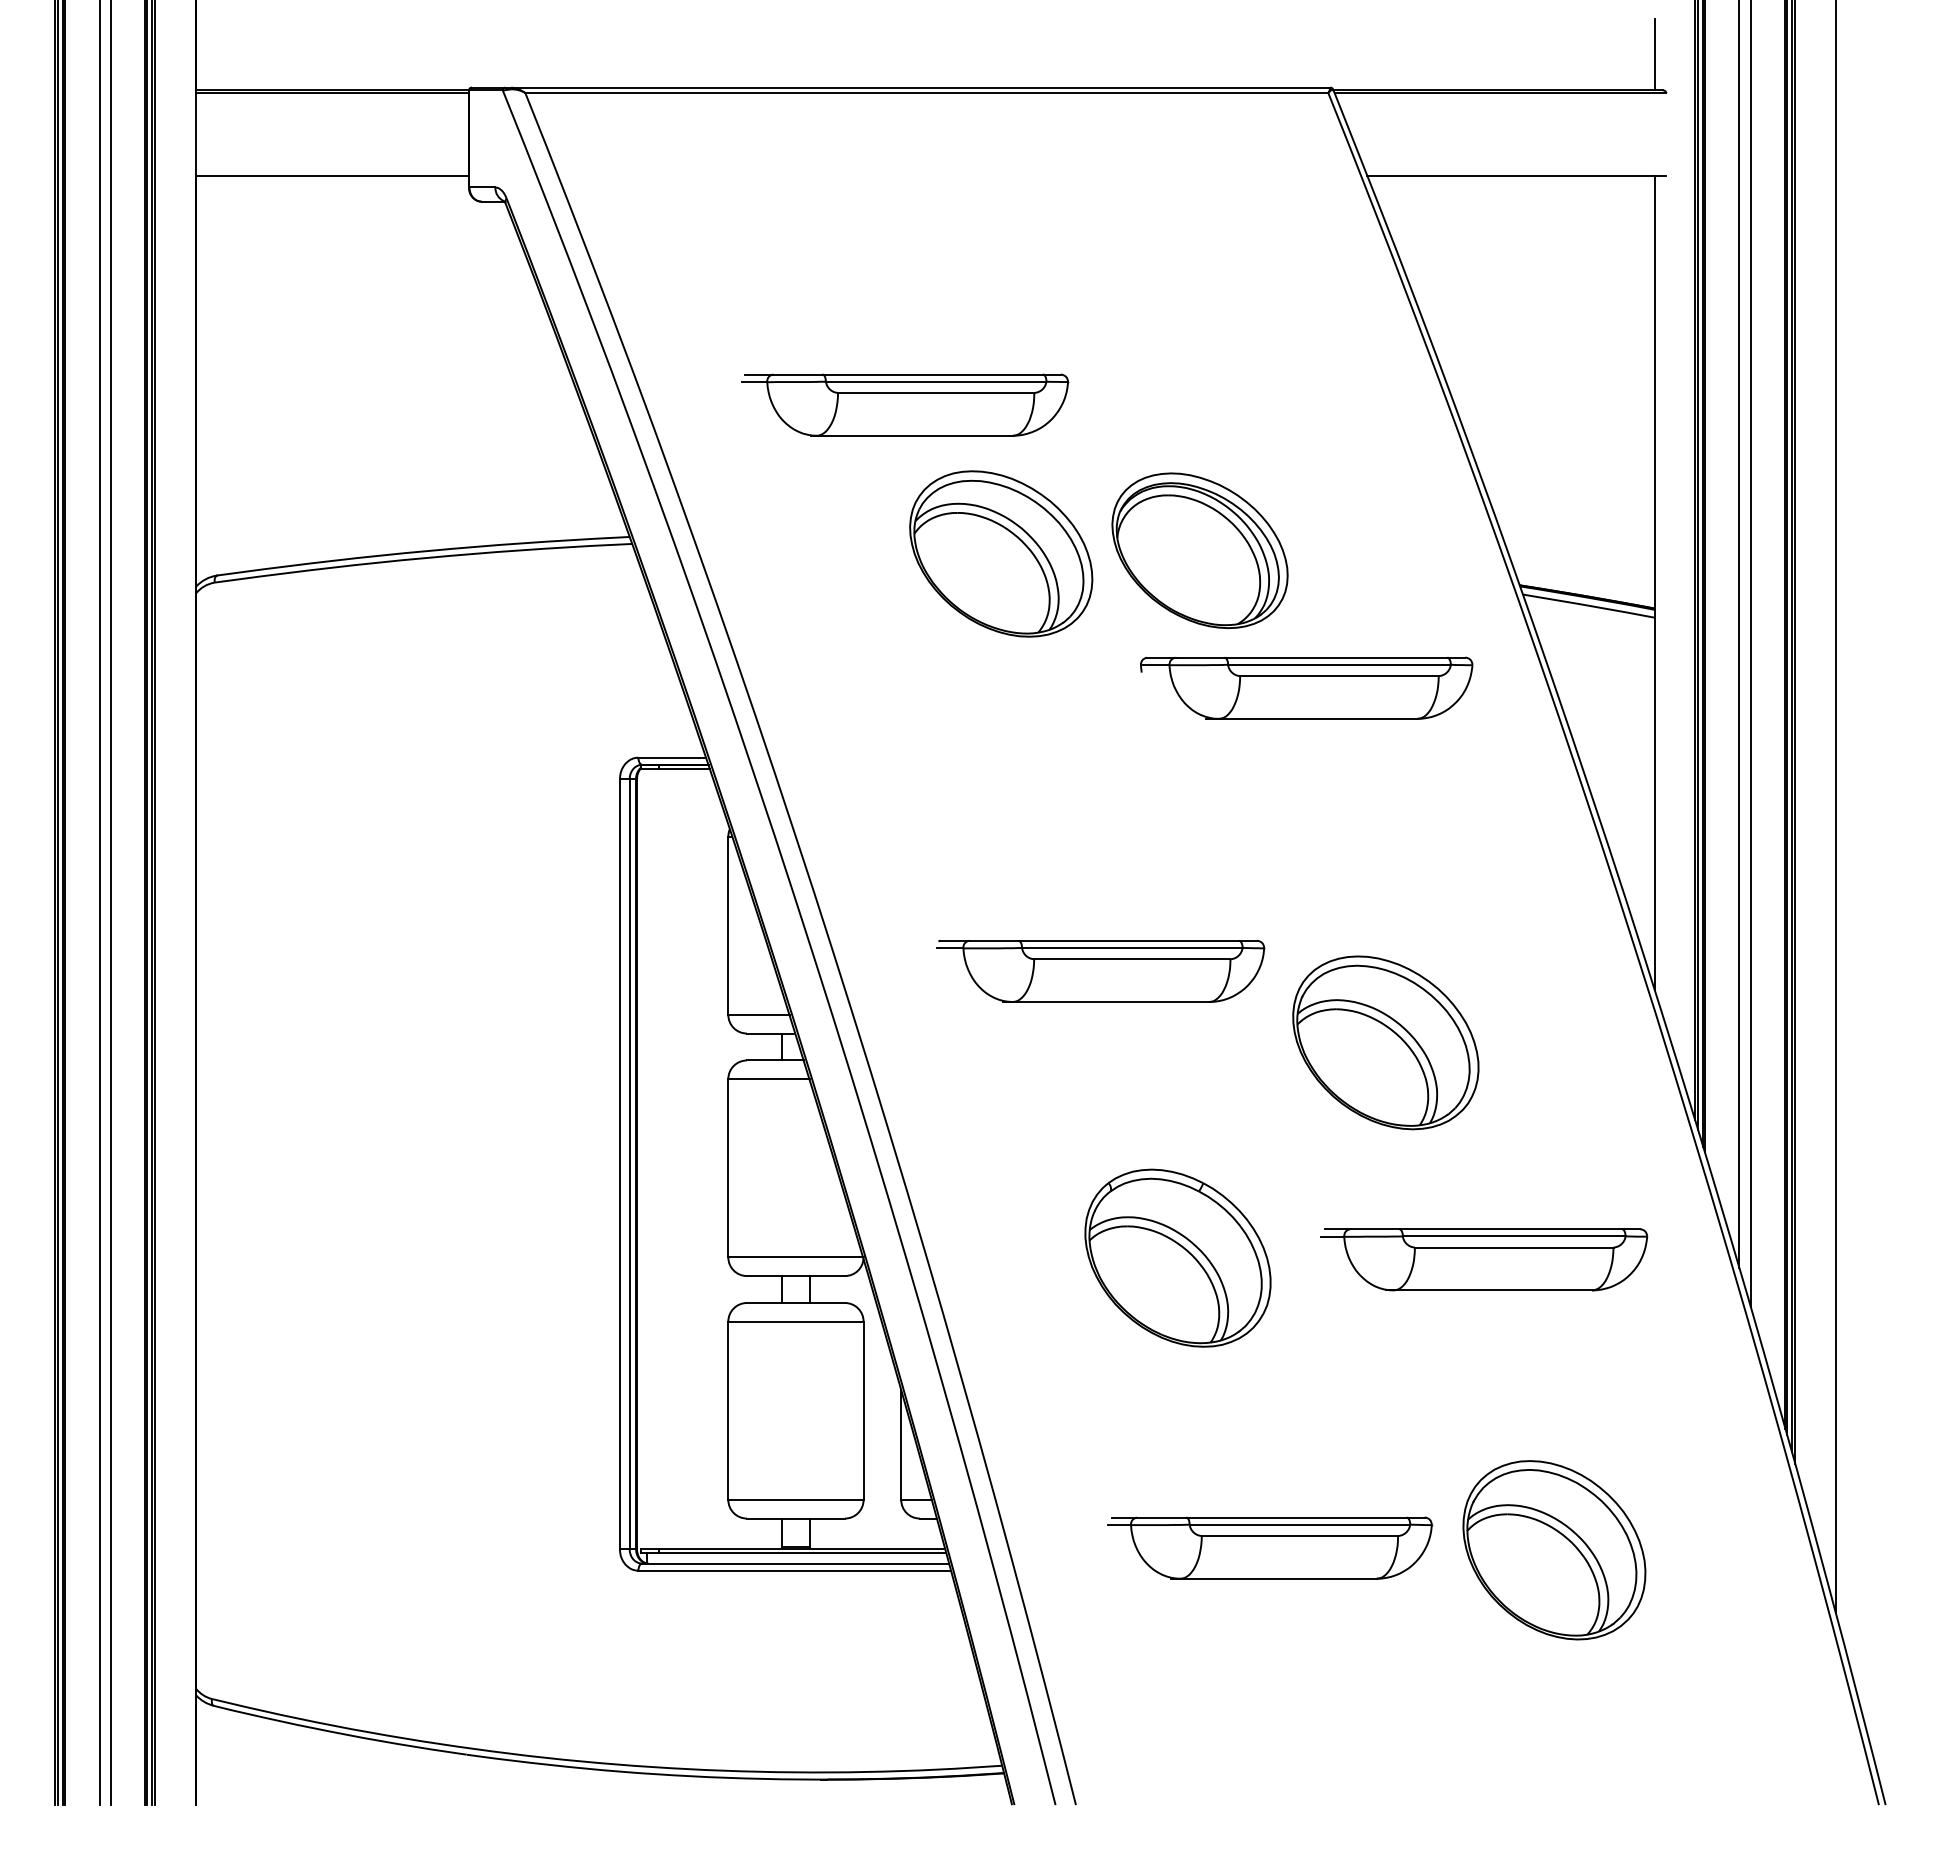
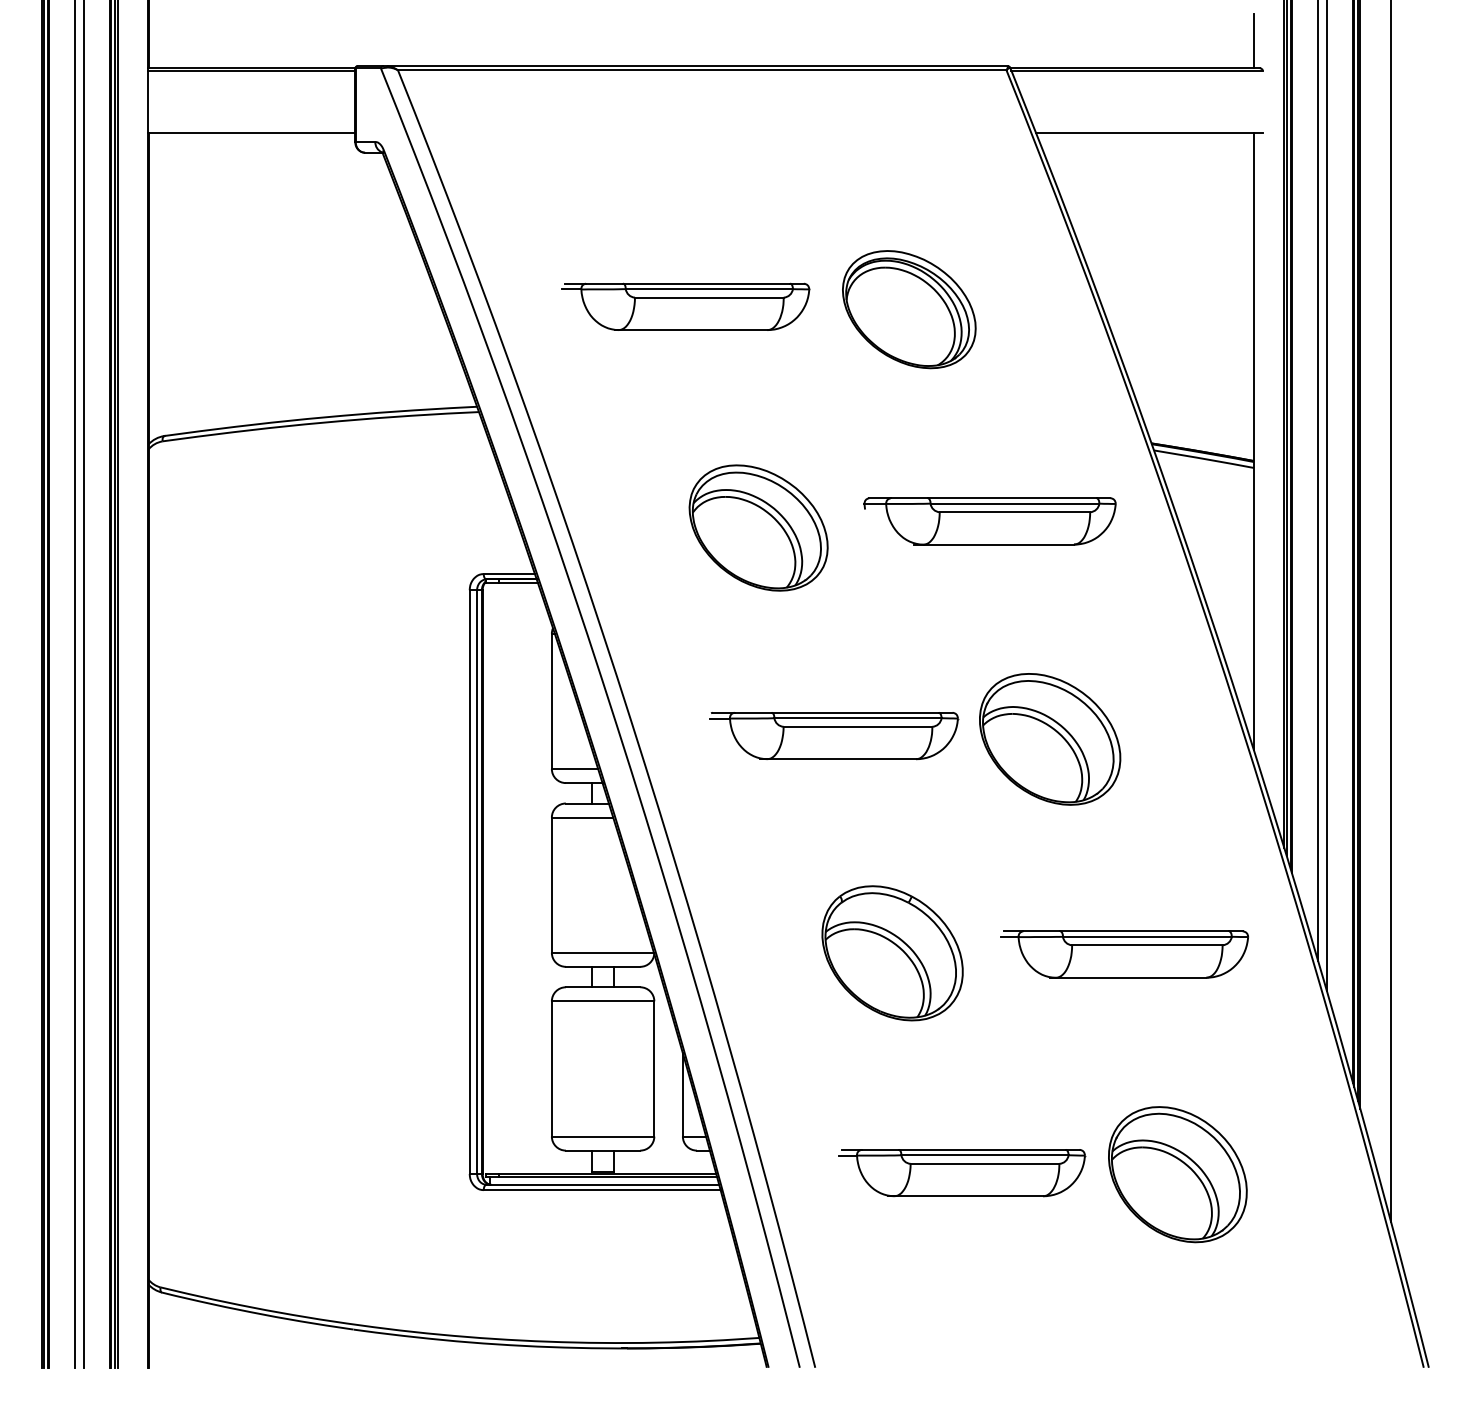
part: (1199, 550) -> (908, 309), moved
part: (1001, 553) -> (758, 527), moved
part: (1385, 1042) -> (1049, 739), moved

